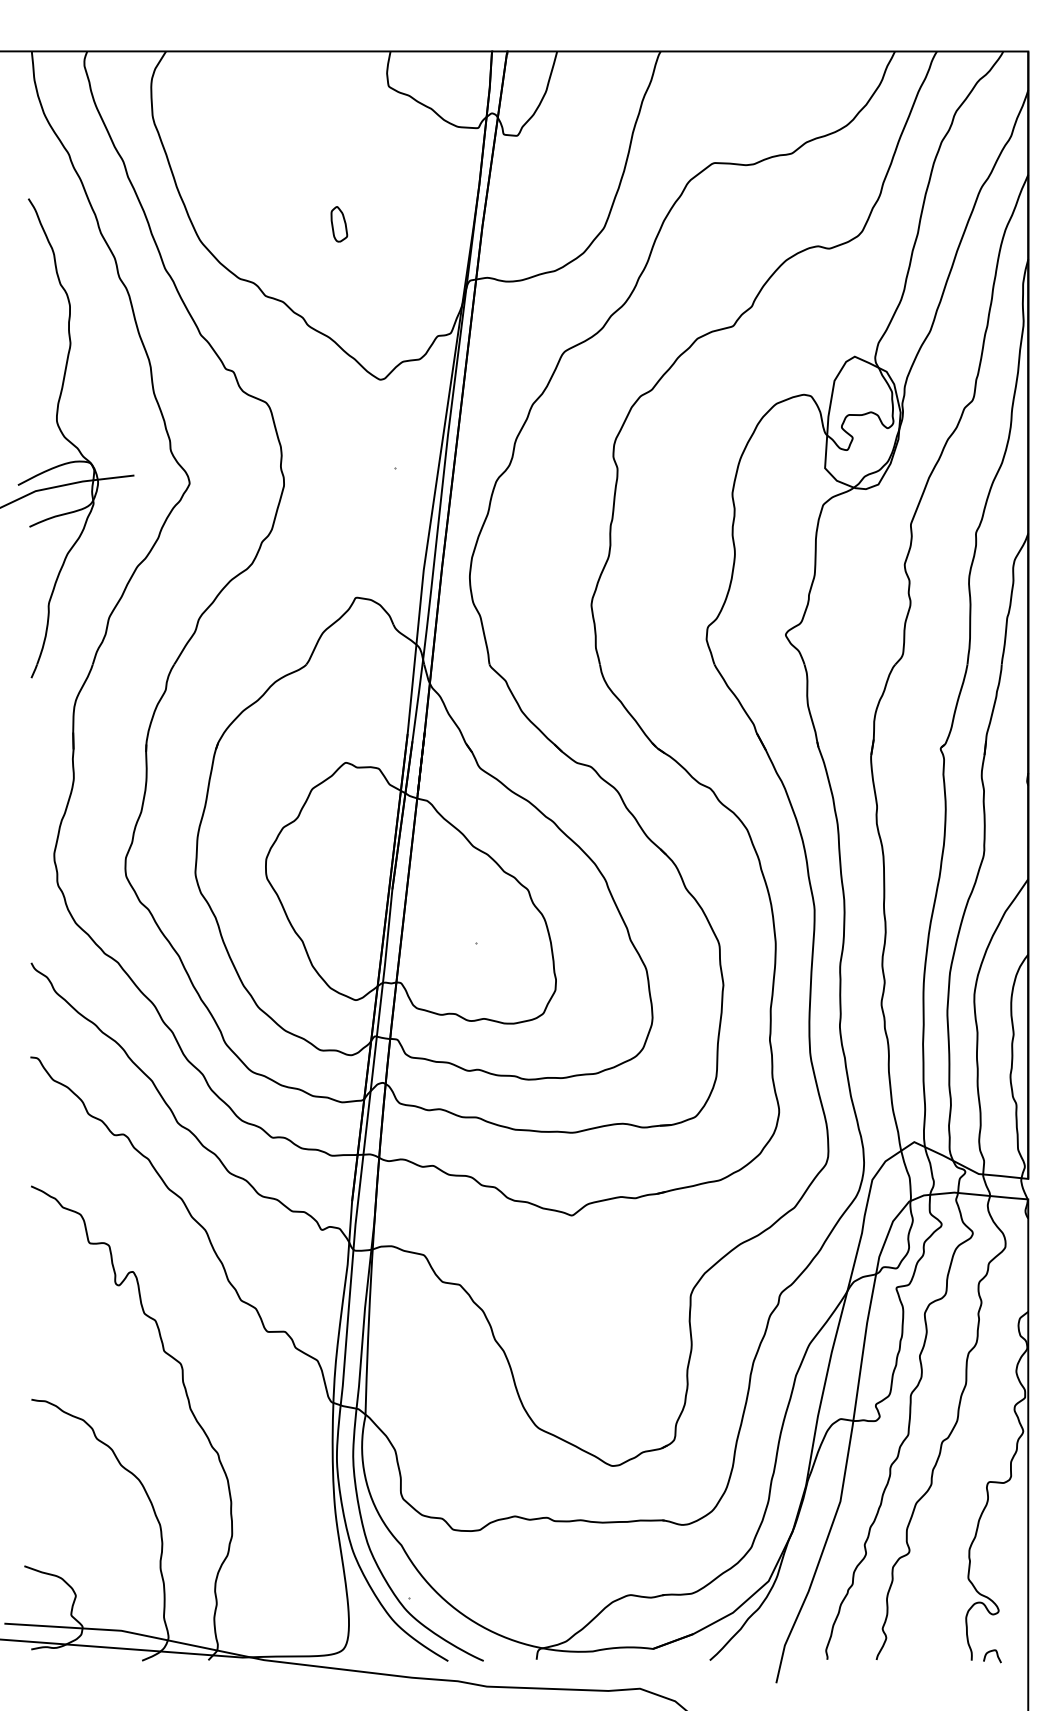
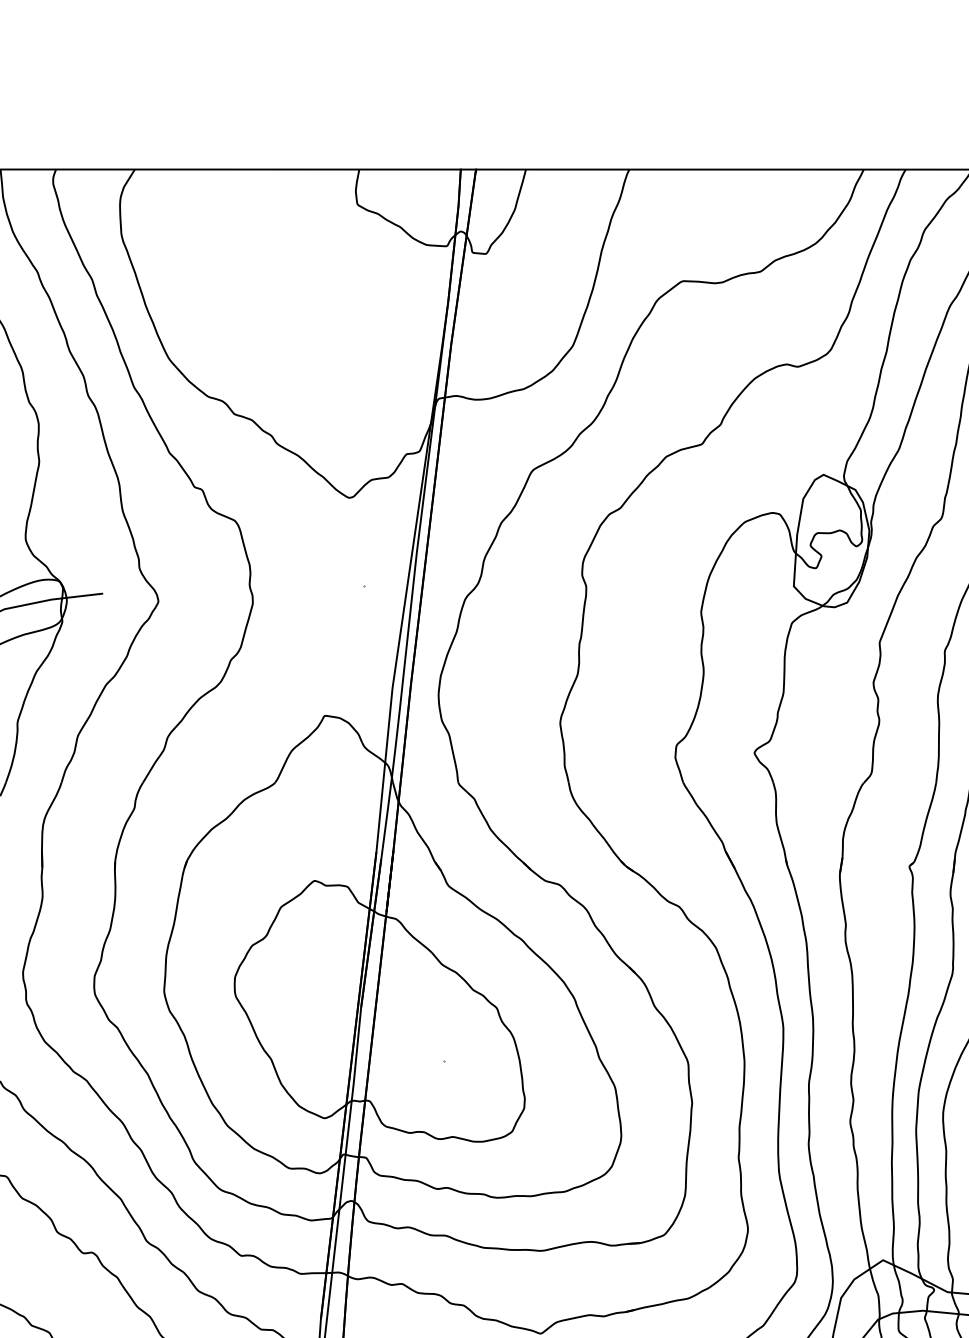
part: (339, 224) -> (308, 342), removed

